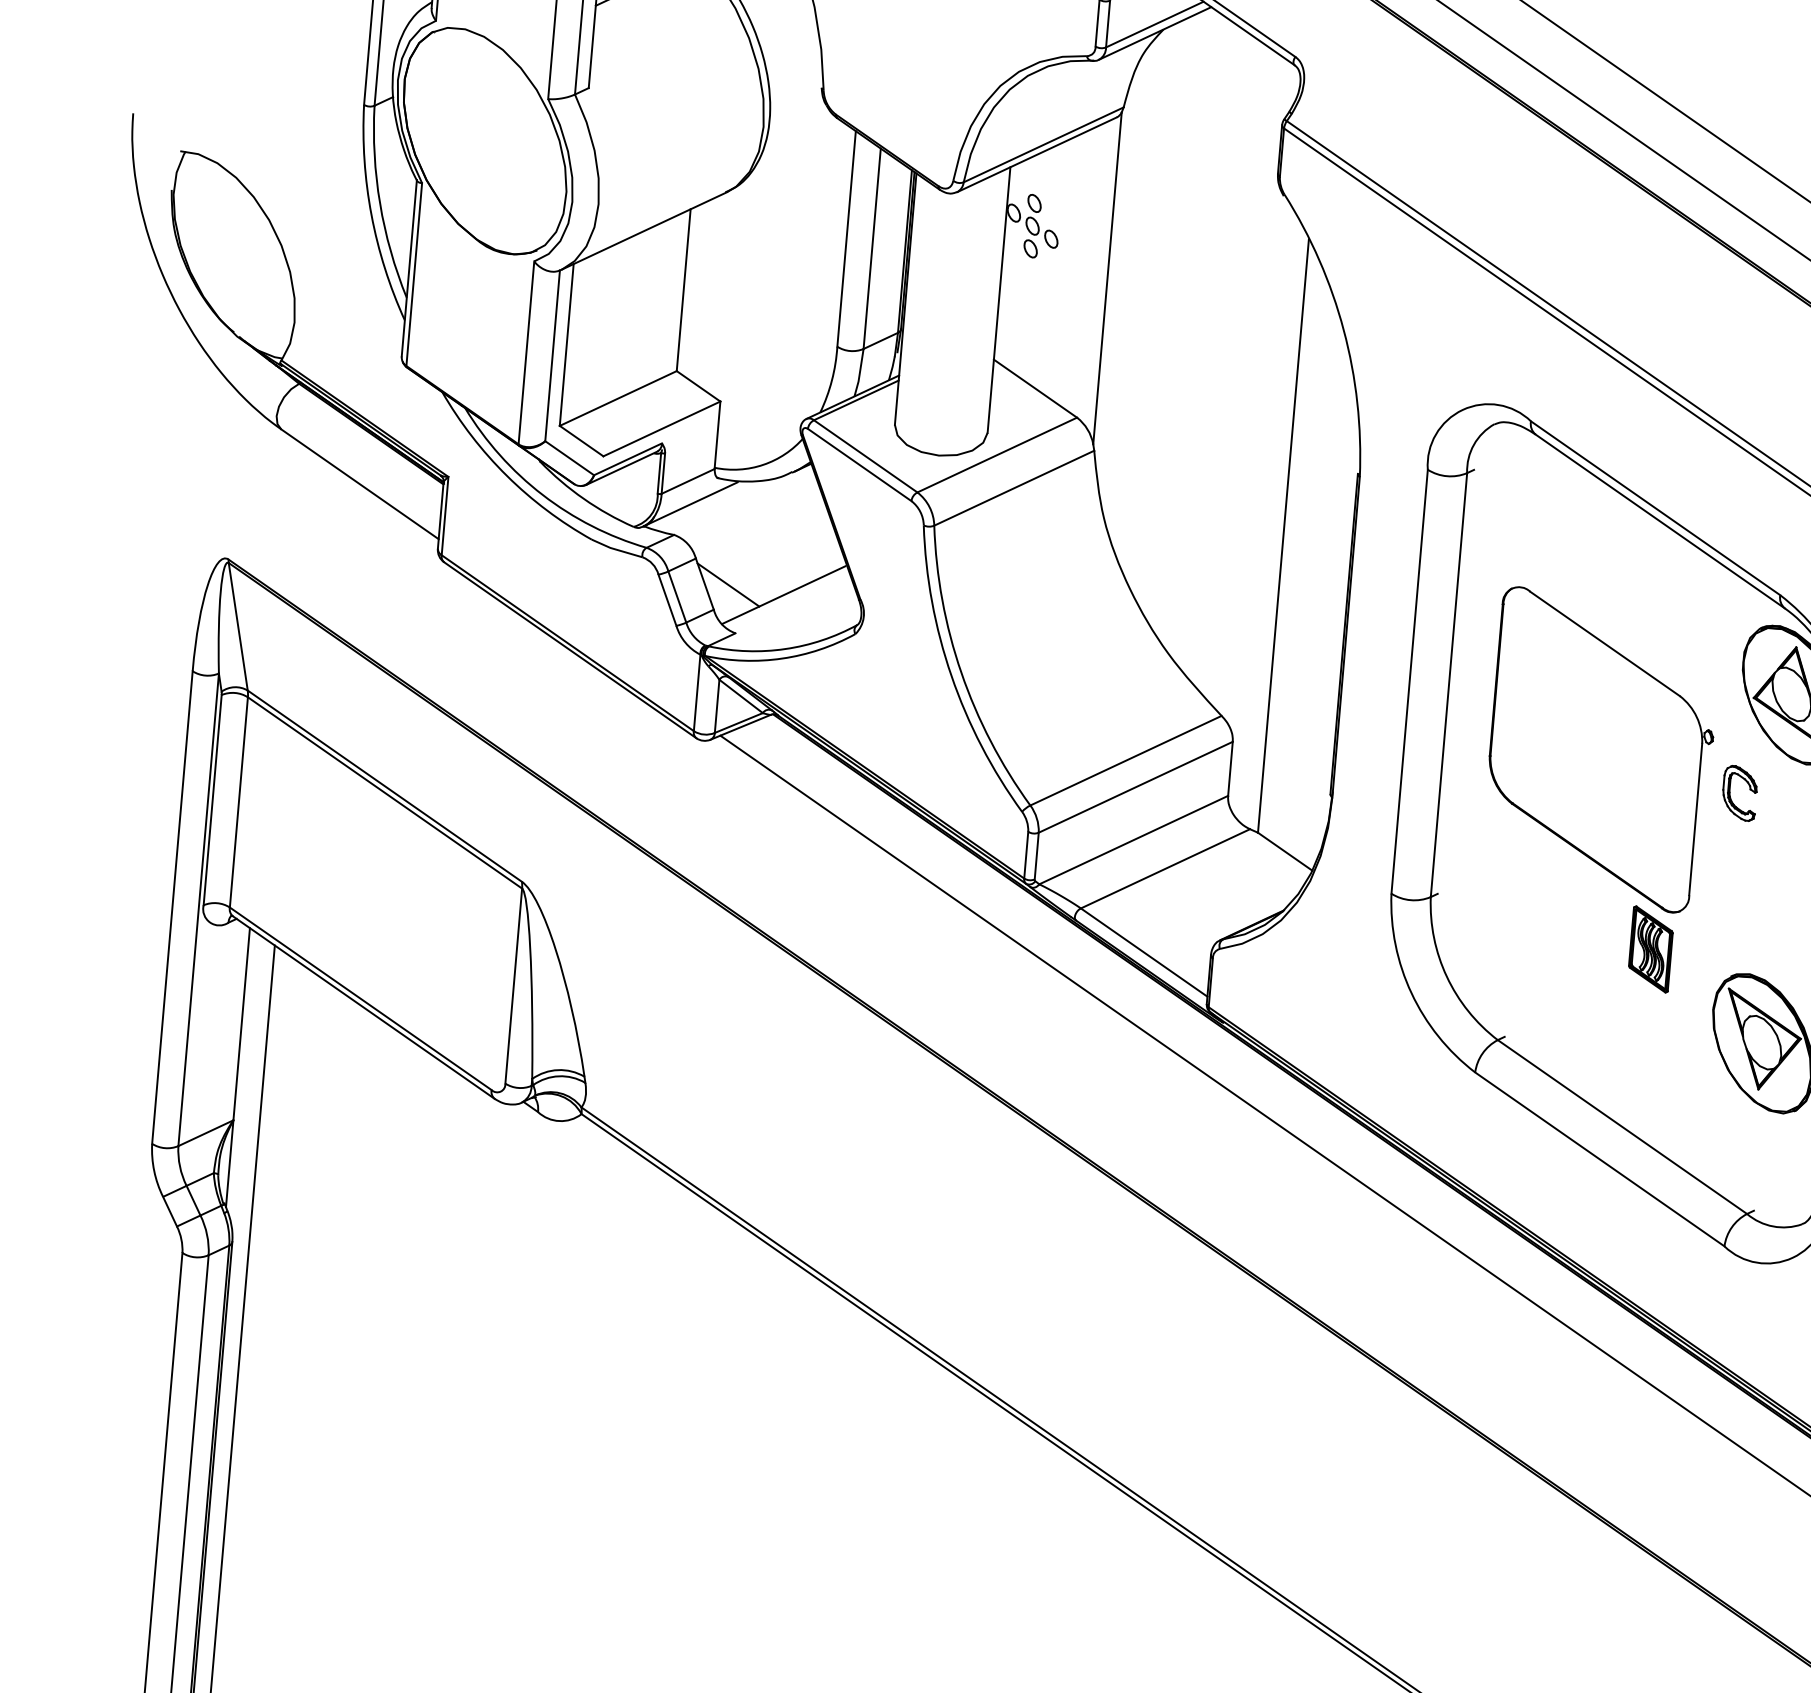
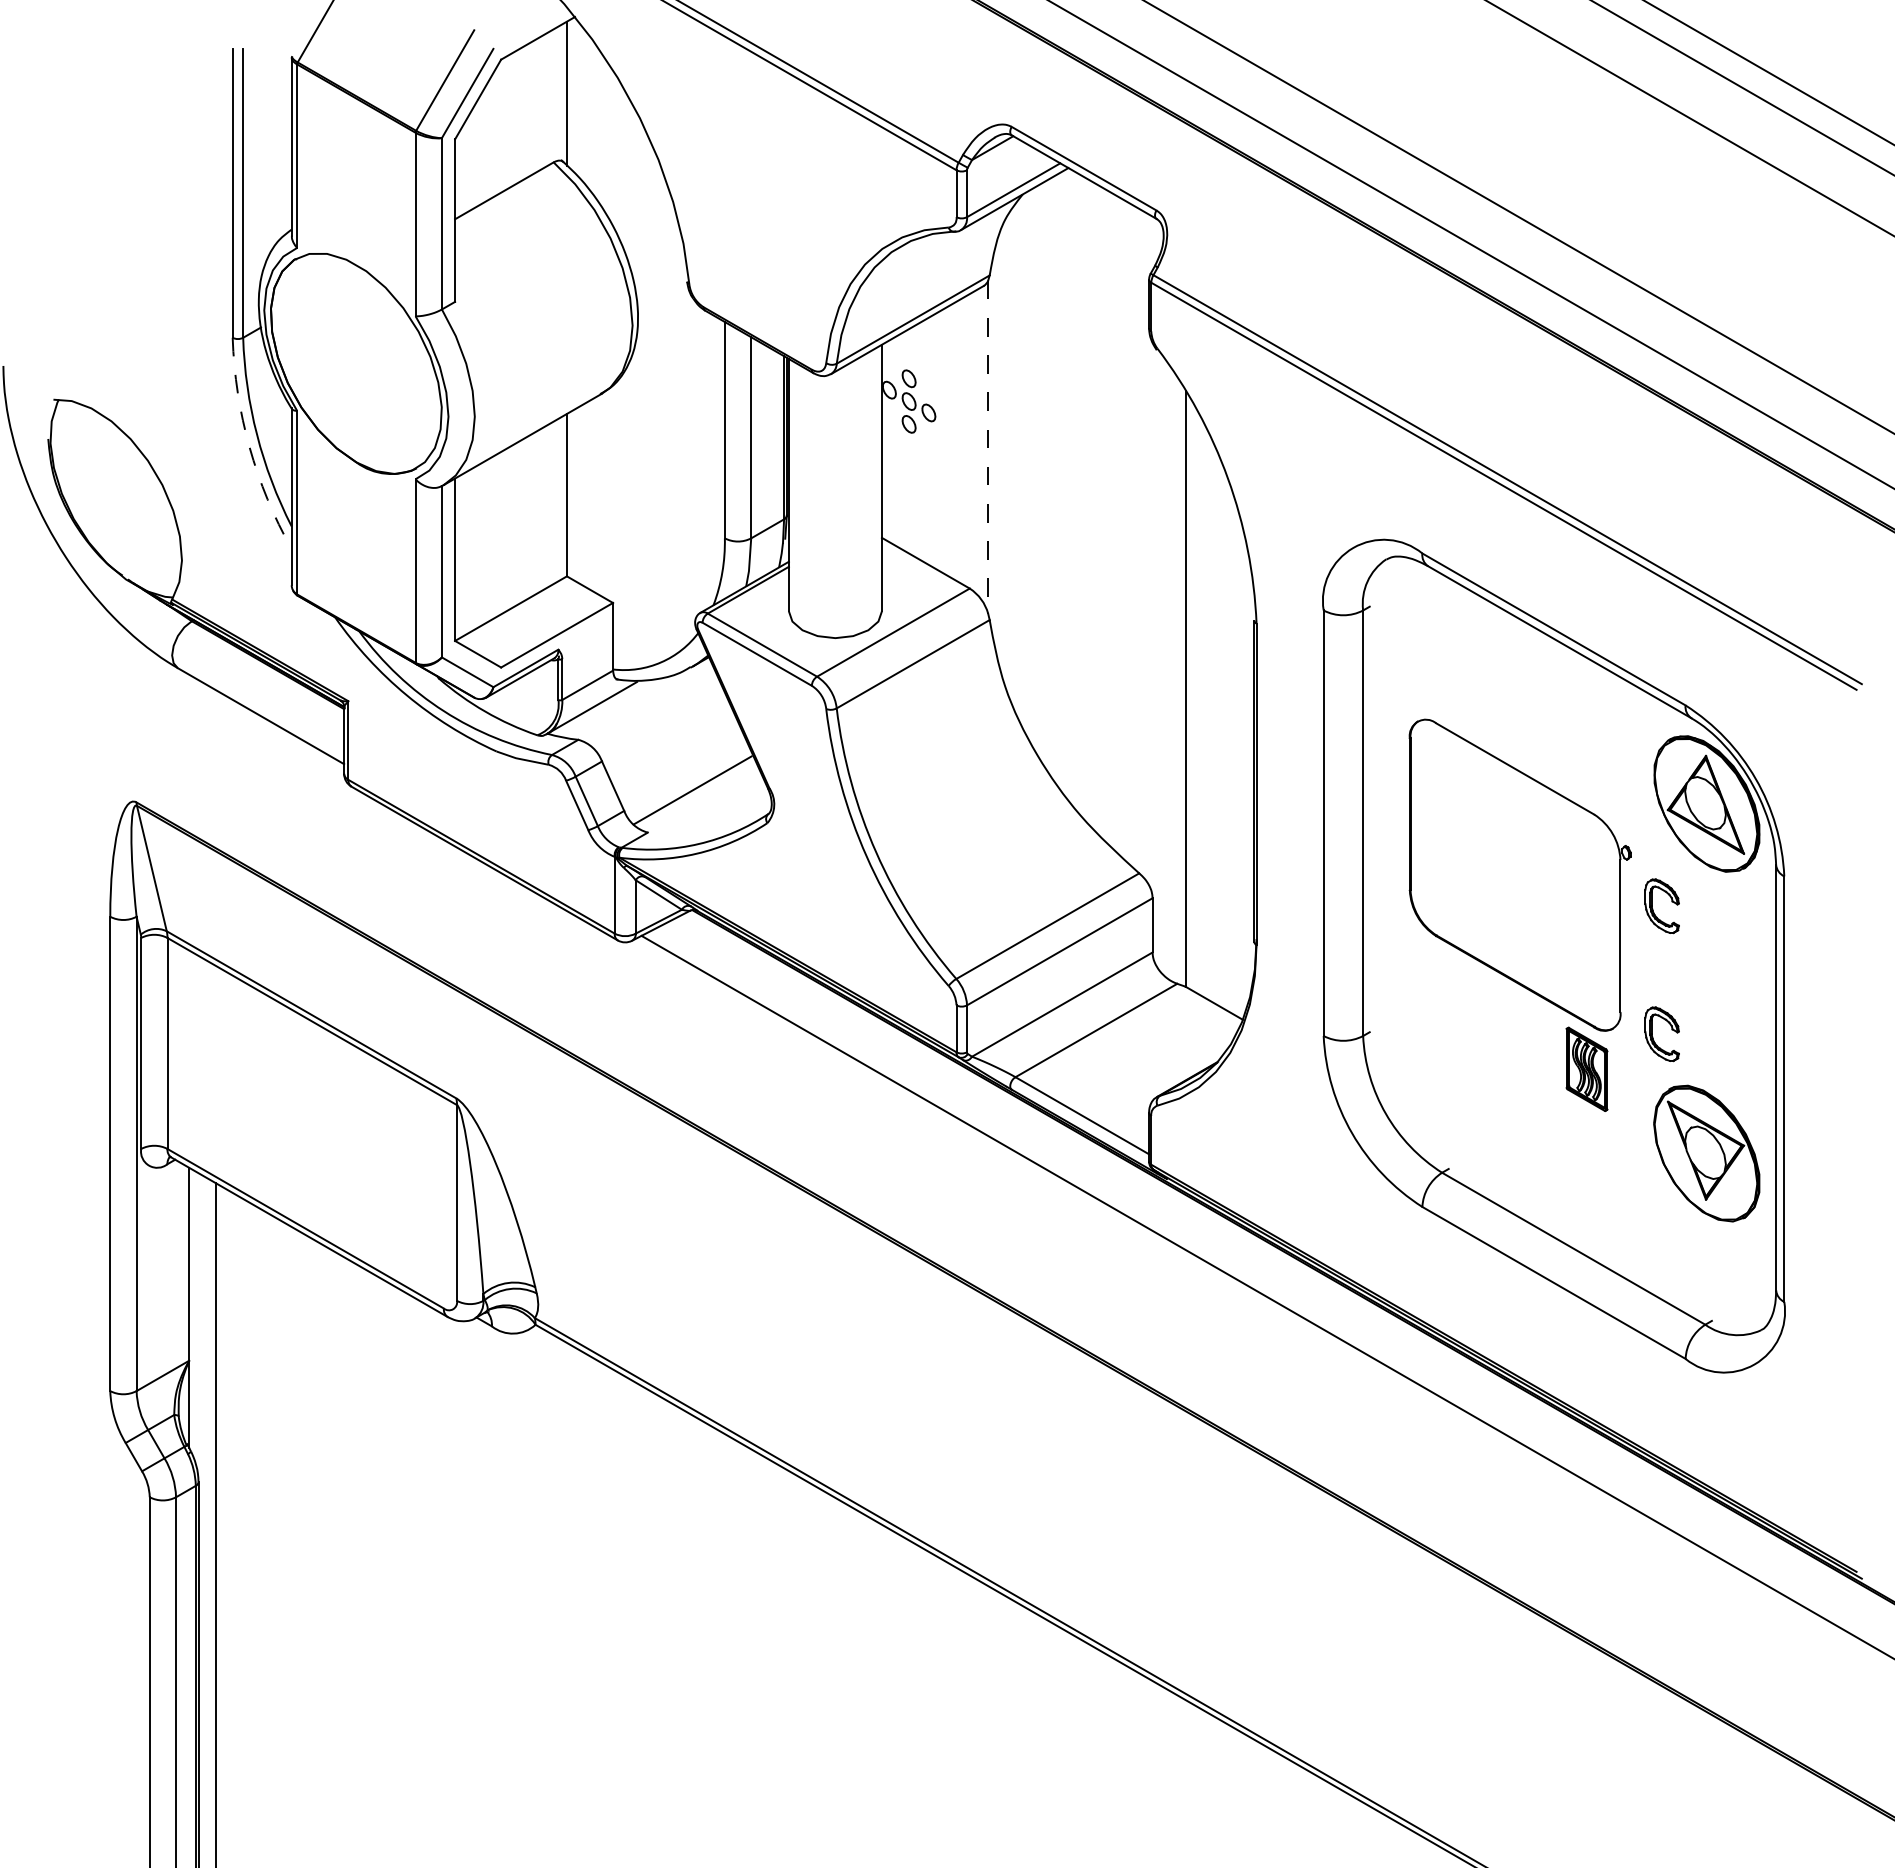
arc: (371, 214) -> (249, 446), solid -> dashed
line: (1107, 278) -> (988, 447), solid -> dashed
line: (728, 584) -> (636, 784), removed
part: (1719, 923) -> (1653, 1037), added

